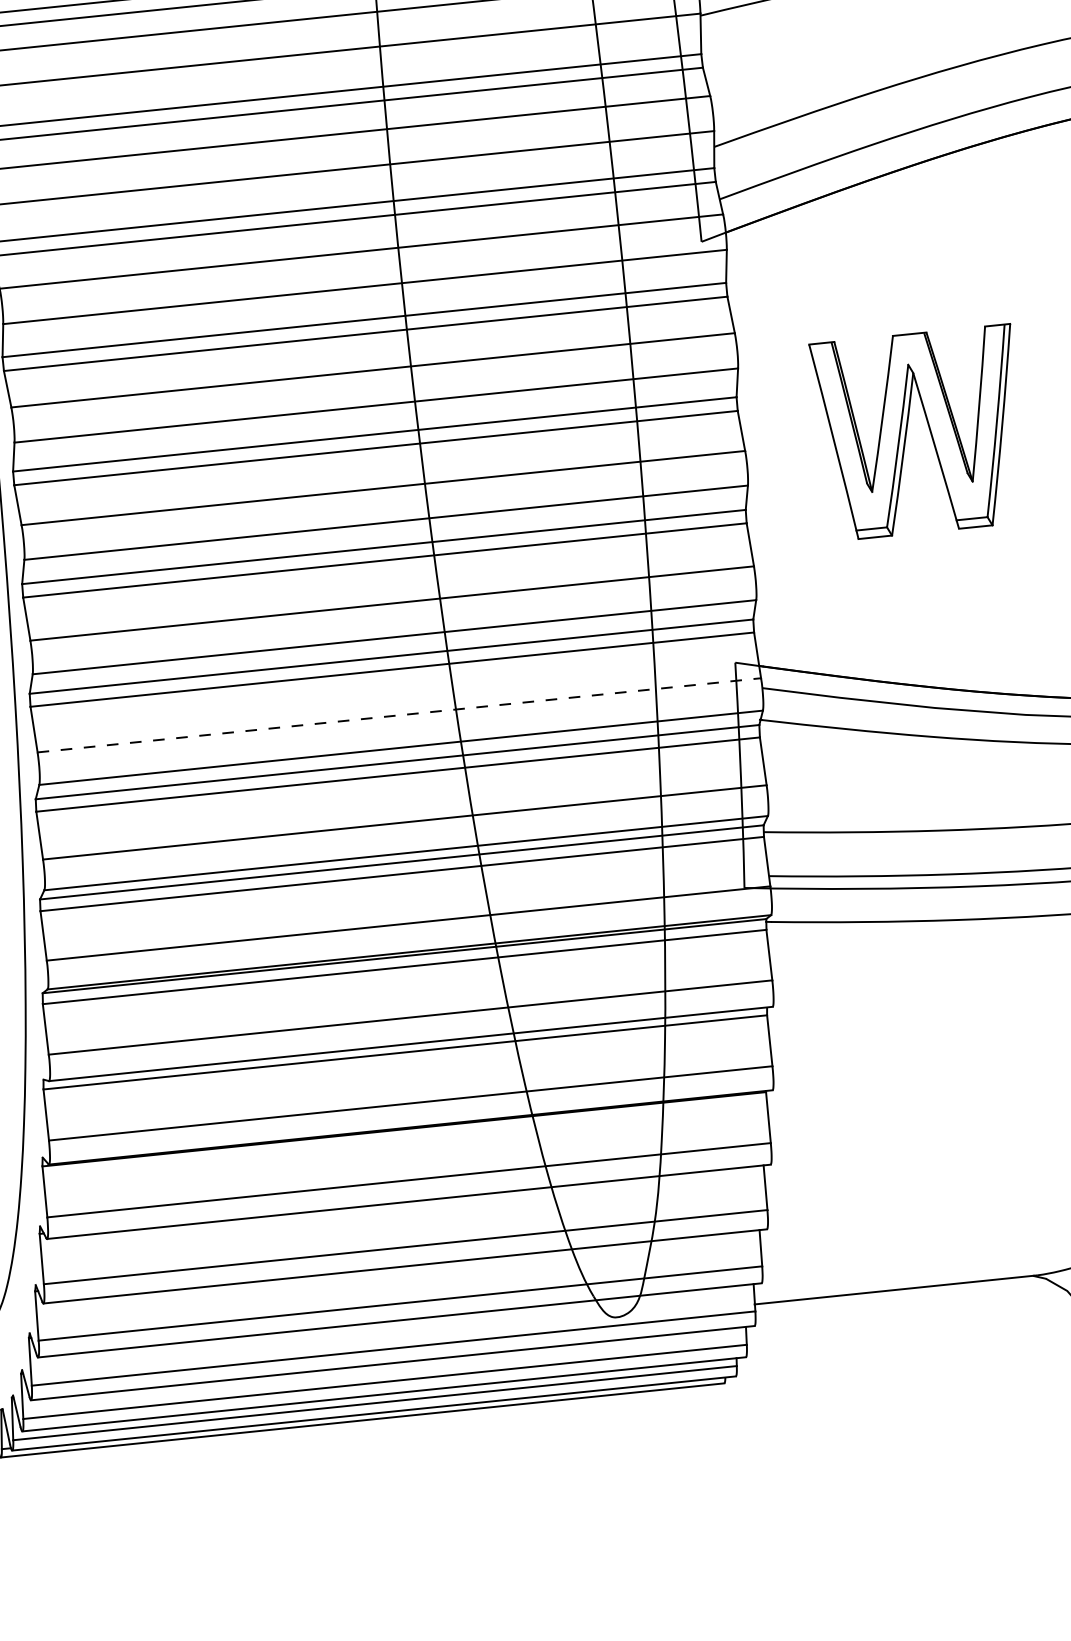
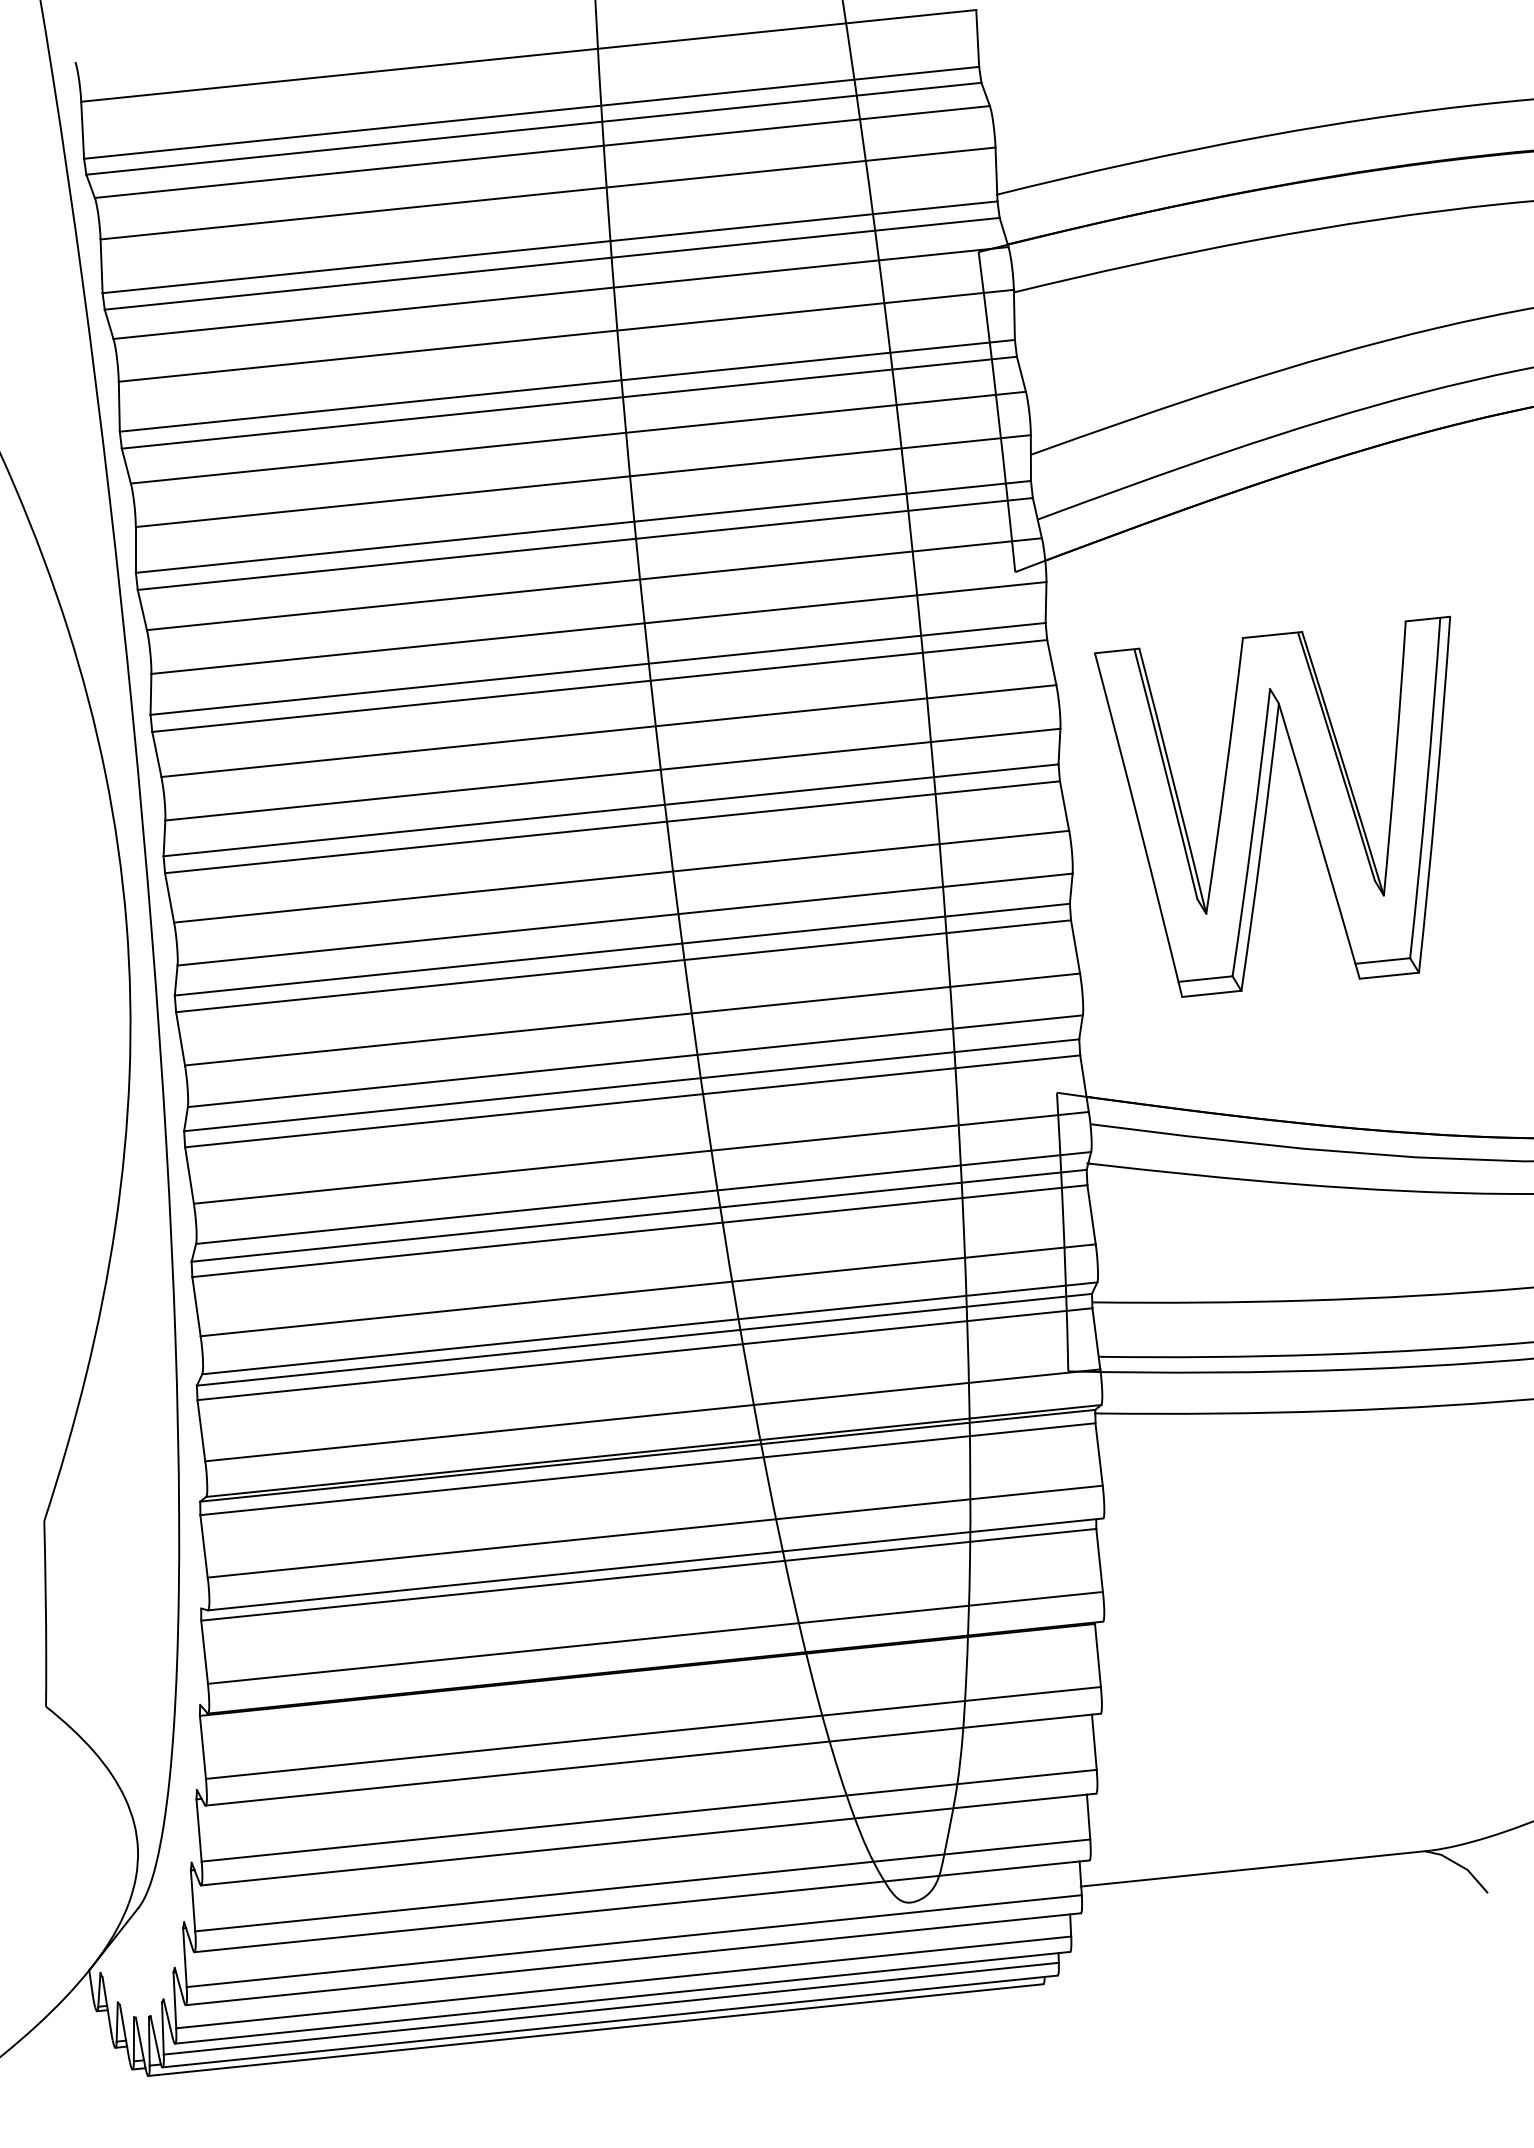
part: (909, 431) -> (1272, 806), size x1.43
line: (399, 715) -> (641, 1157), dashed -> solid

